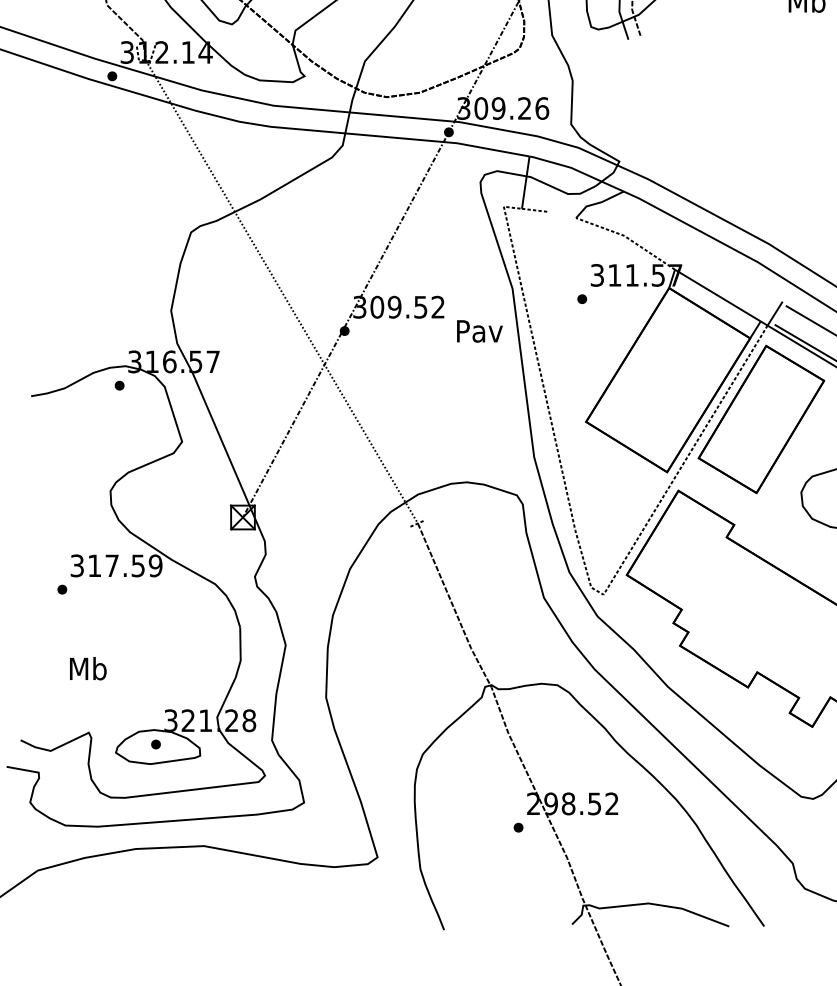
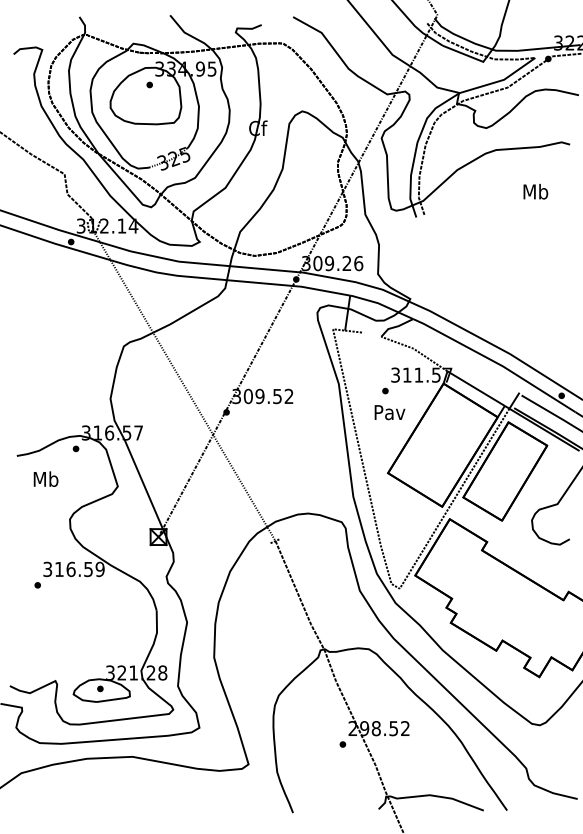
text: (479, 331) -> (389, 412), moved
text: (111, 565) -> (70, 569), 317.59 -> 316.59
text: (87, 667) -> (45, 478), moved

